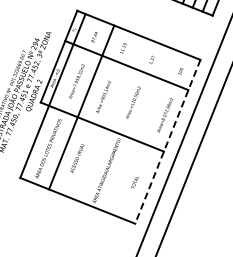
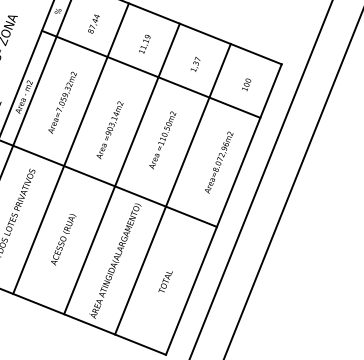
line: (110, 118) -> (122, 168), added
line: (138, 130) -> (171, 189), added
line: (167, 142) -> (223, 210), dashed -> solid

